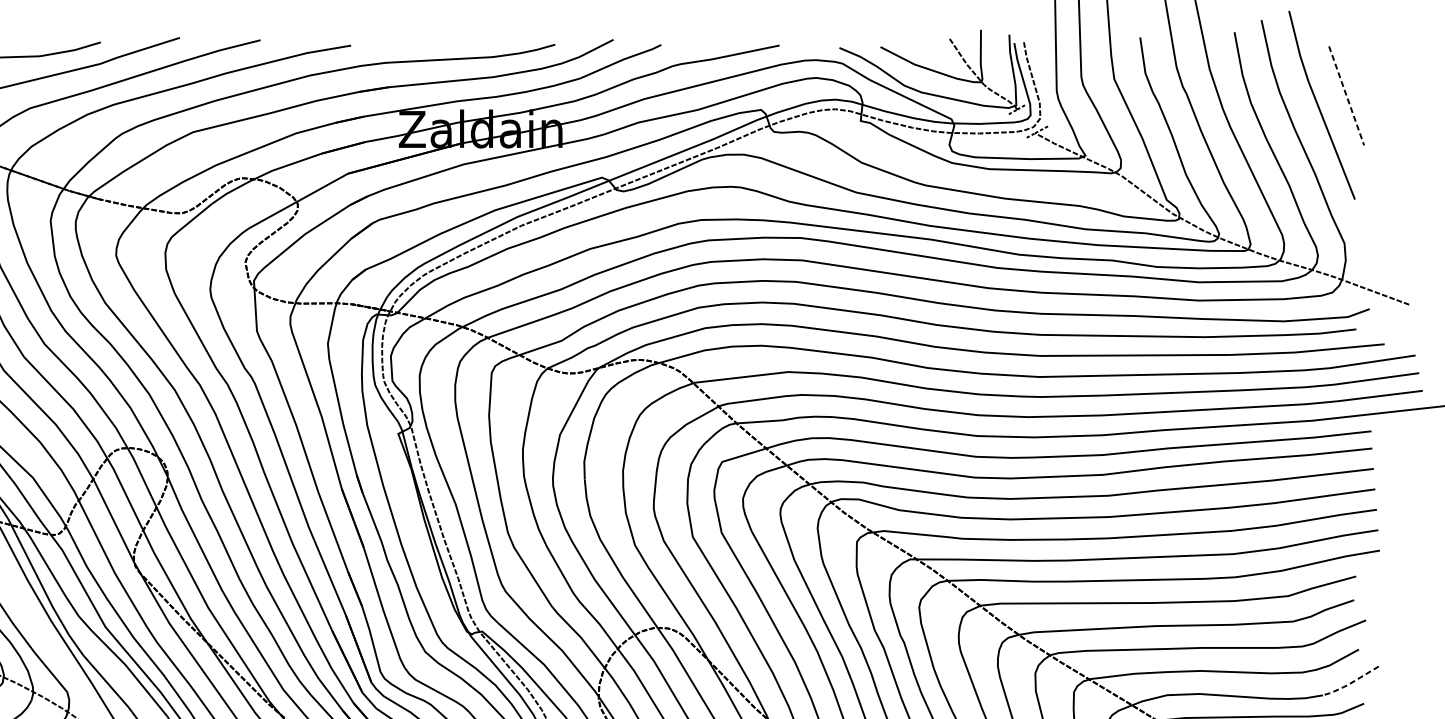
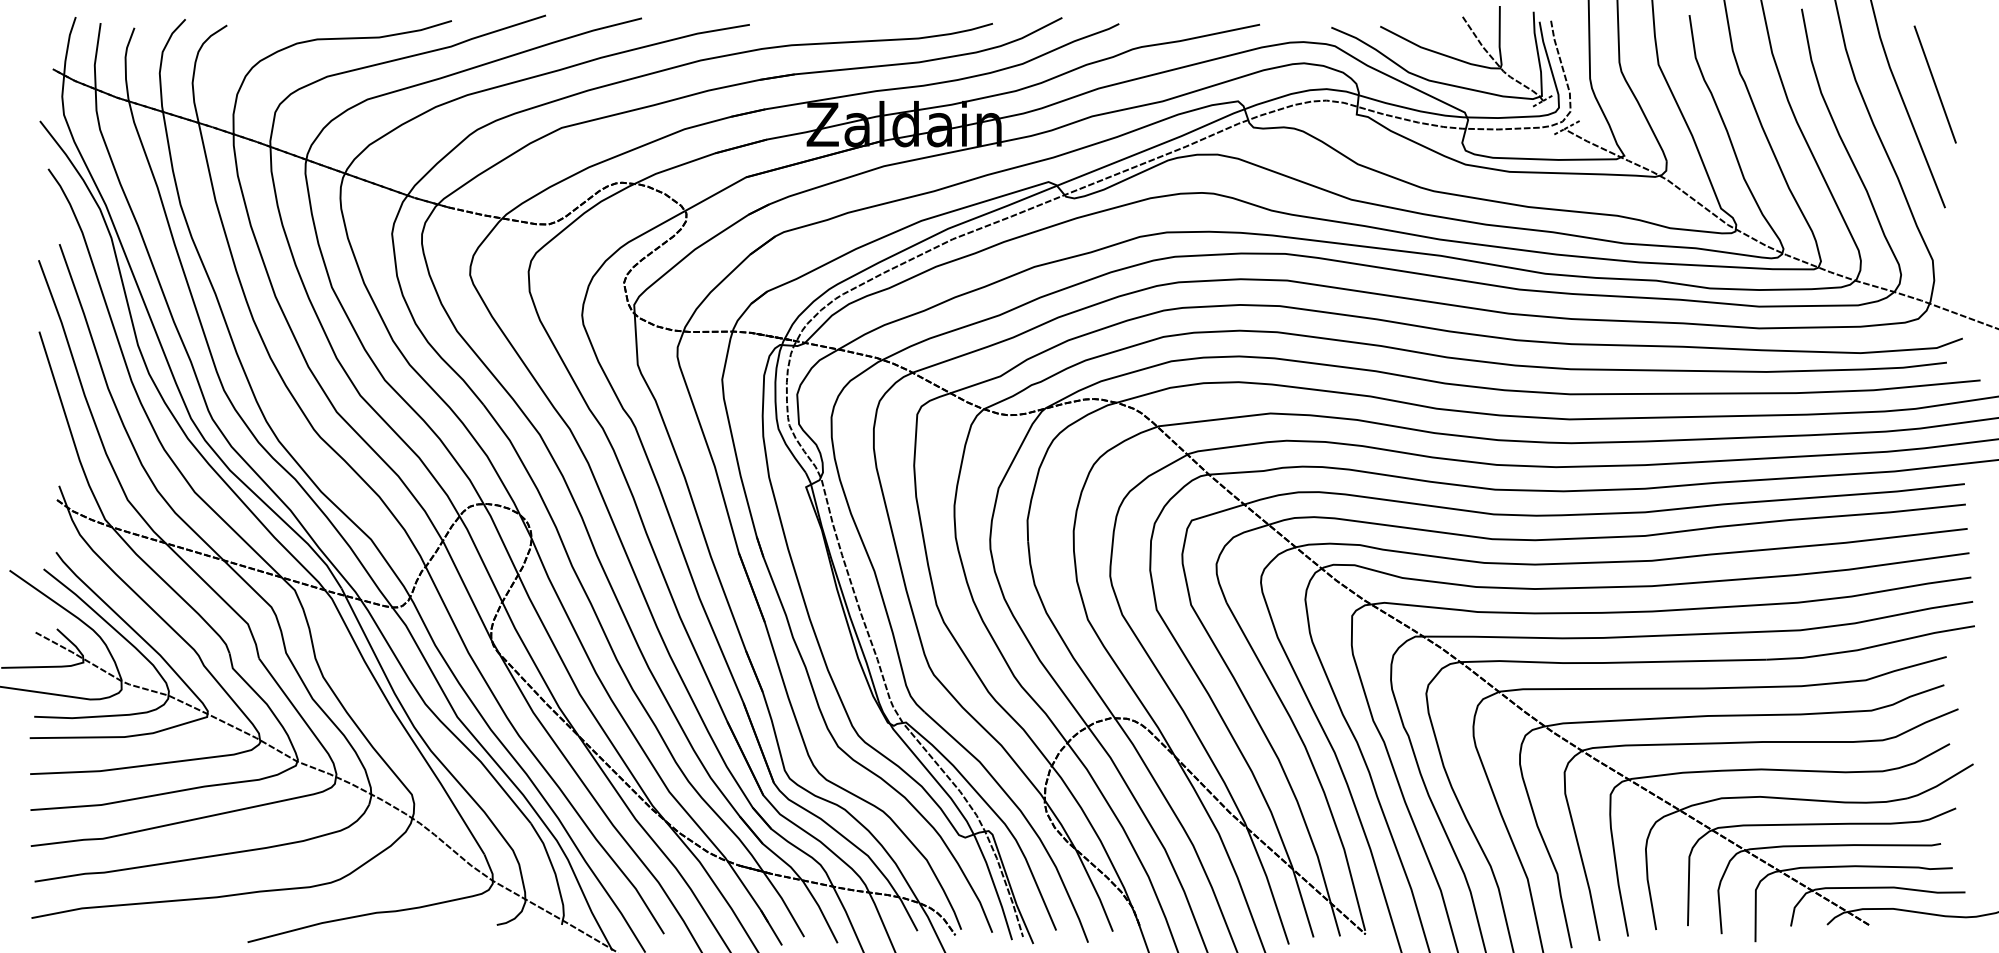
line: (1346, 96) -> (1935, 85), dashed -> solid
line: (1350, 683) -> (1939, 784), dashed -> solid

